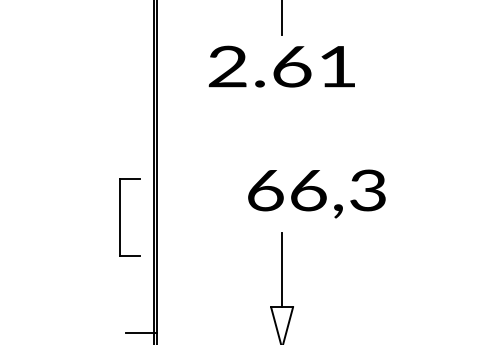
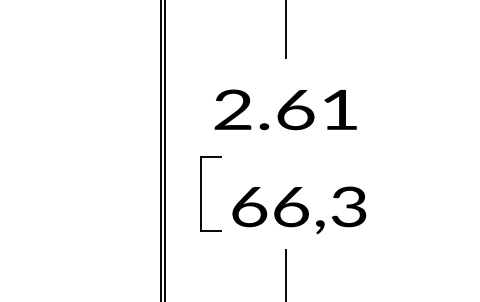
text: (281, 66) -> (285, 109), moved
text: (316, 193) -> (298, 209), moved
part: (120, 217) -> (201, 194), moved

